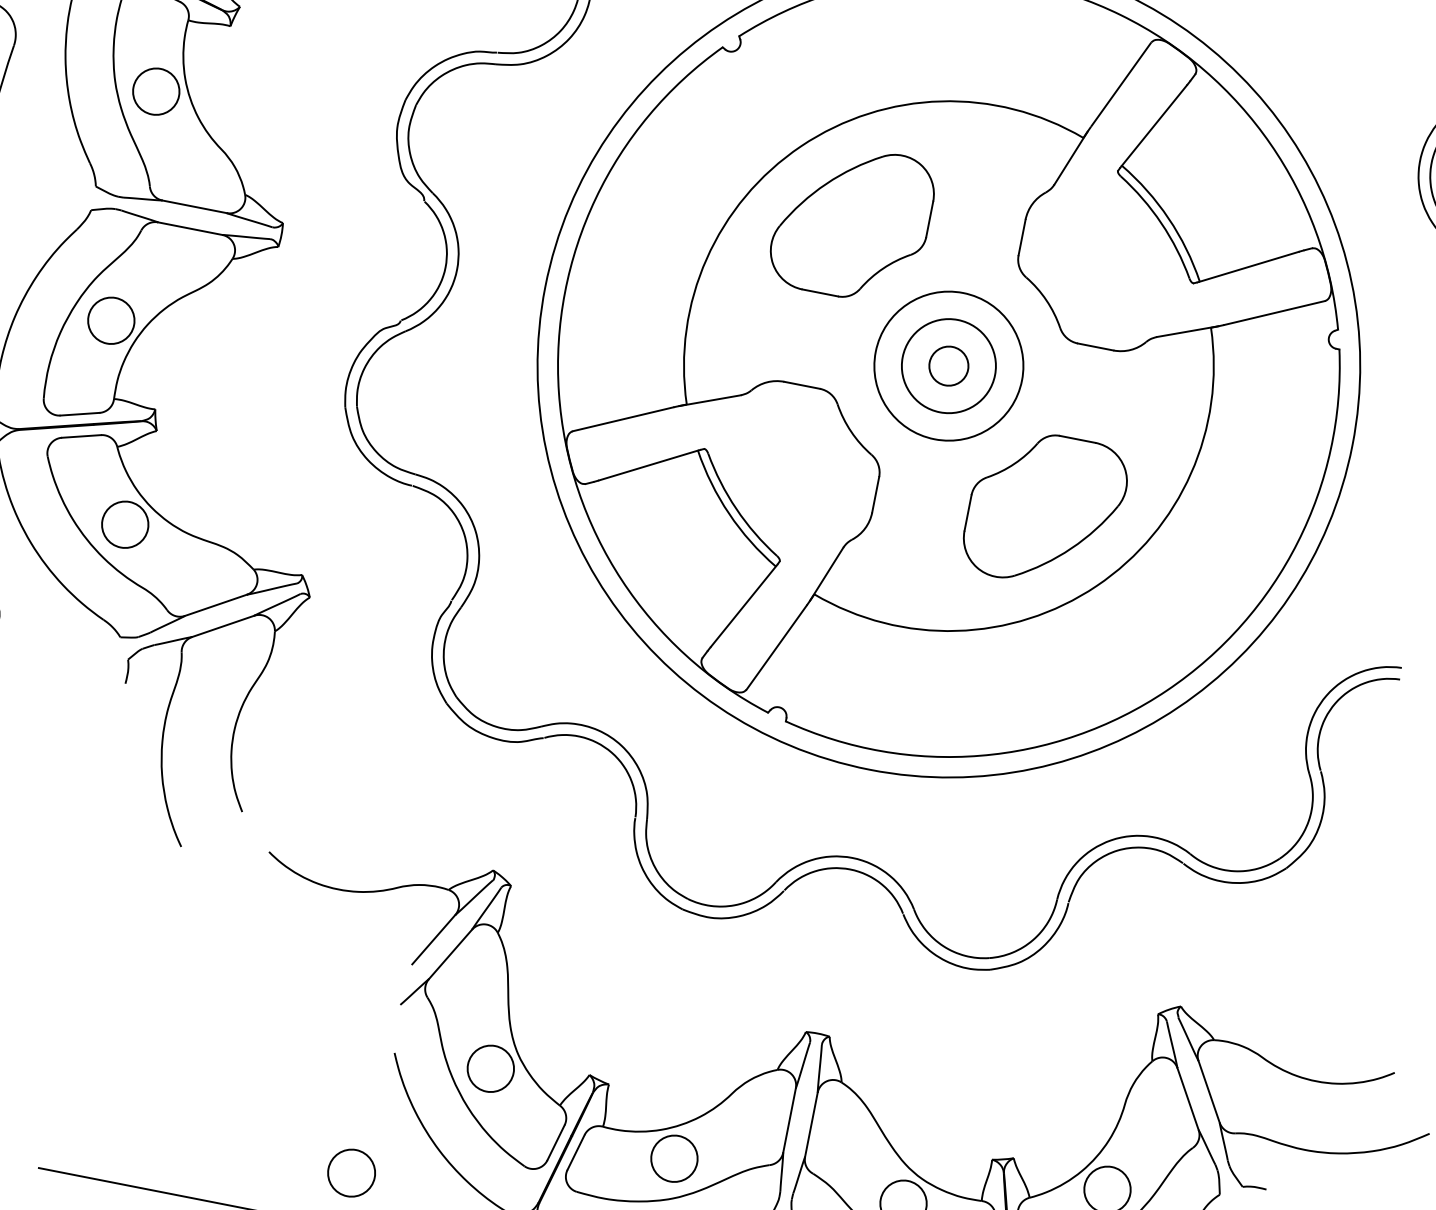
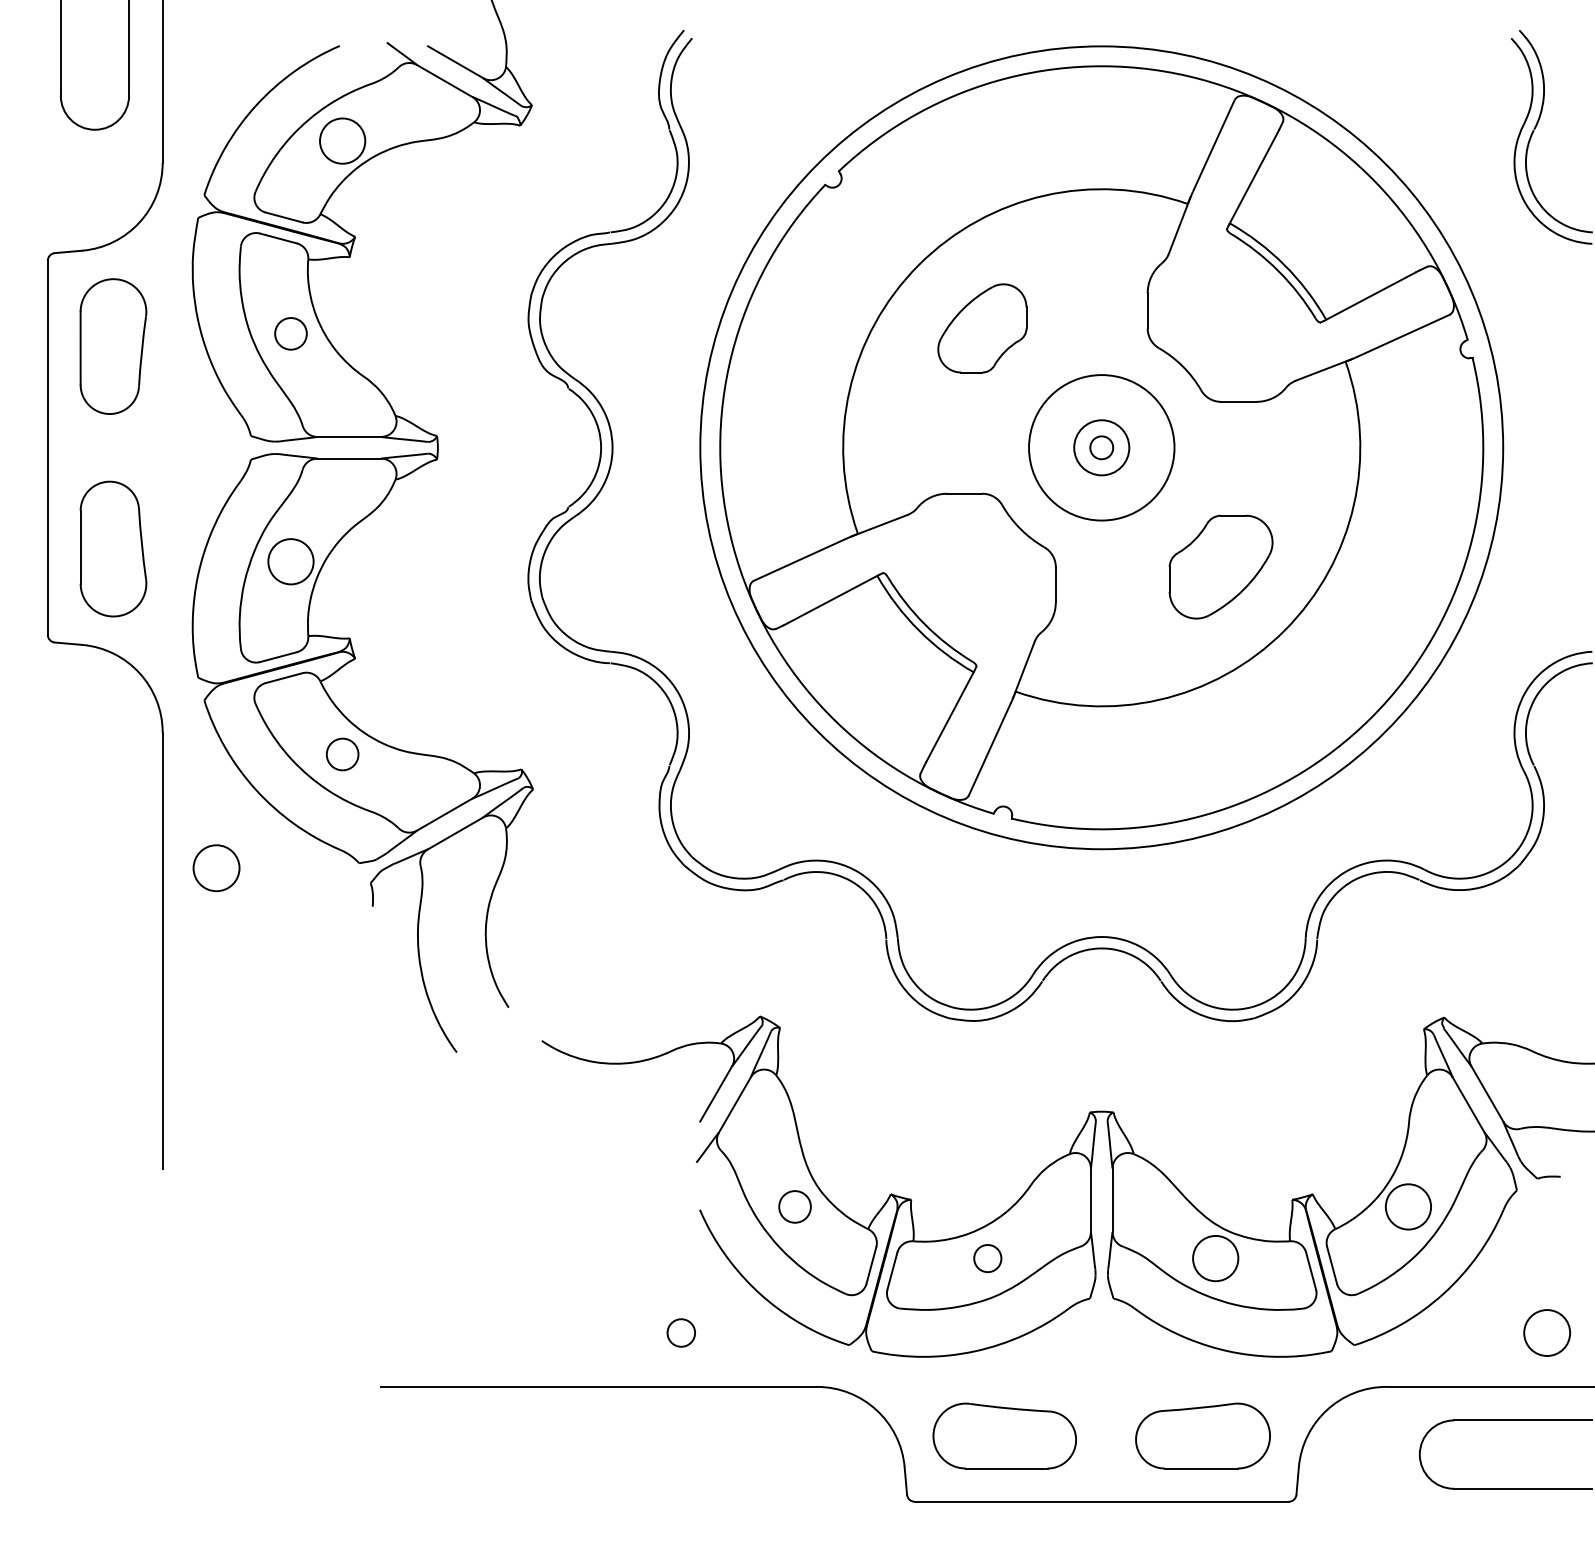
circle: (155, 91) -> (290, 333), size x0.7
part: (852, 222) -> (982, 328), size x0.6
circle: (948, 365) -> (1101, 447), size x0.6
circle: (948, 365) -> (1101, 447), size x0.6
part: (1044, 508) -> (1220, 566), size x0.7
circle: (125, 524) -> (342, 754), size x0.7
circle: (490, 1068) -> (794, 1206), size x0.7
circle: (674, 1158) -> (987, 1258), size x0.6
circle: (351, 1172) -> (681, 1332), size x0.6

